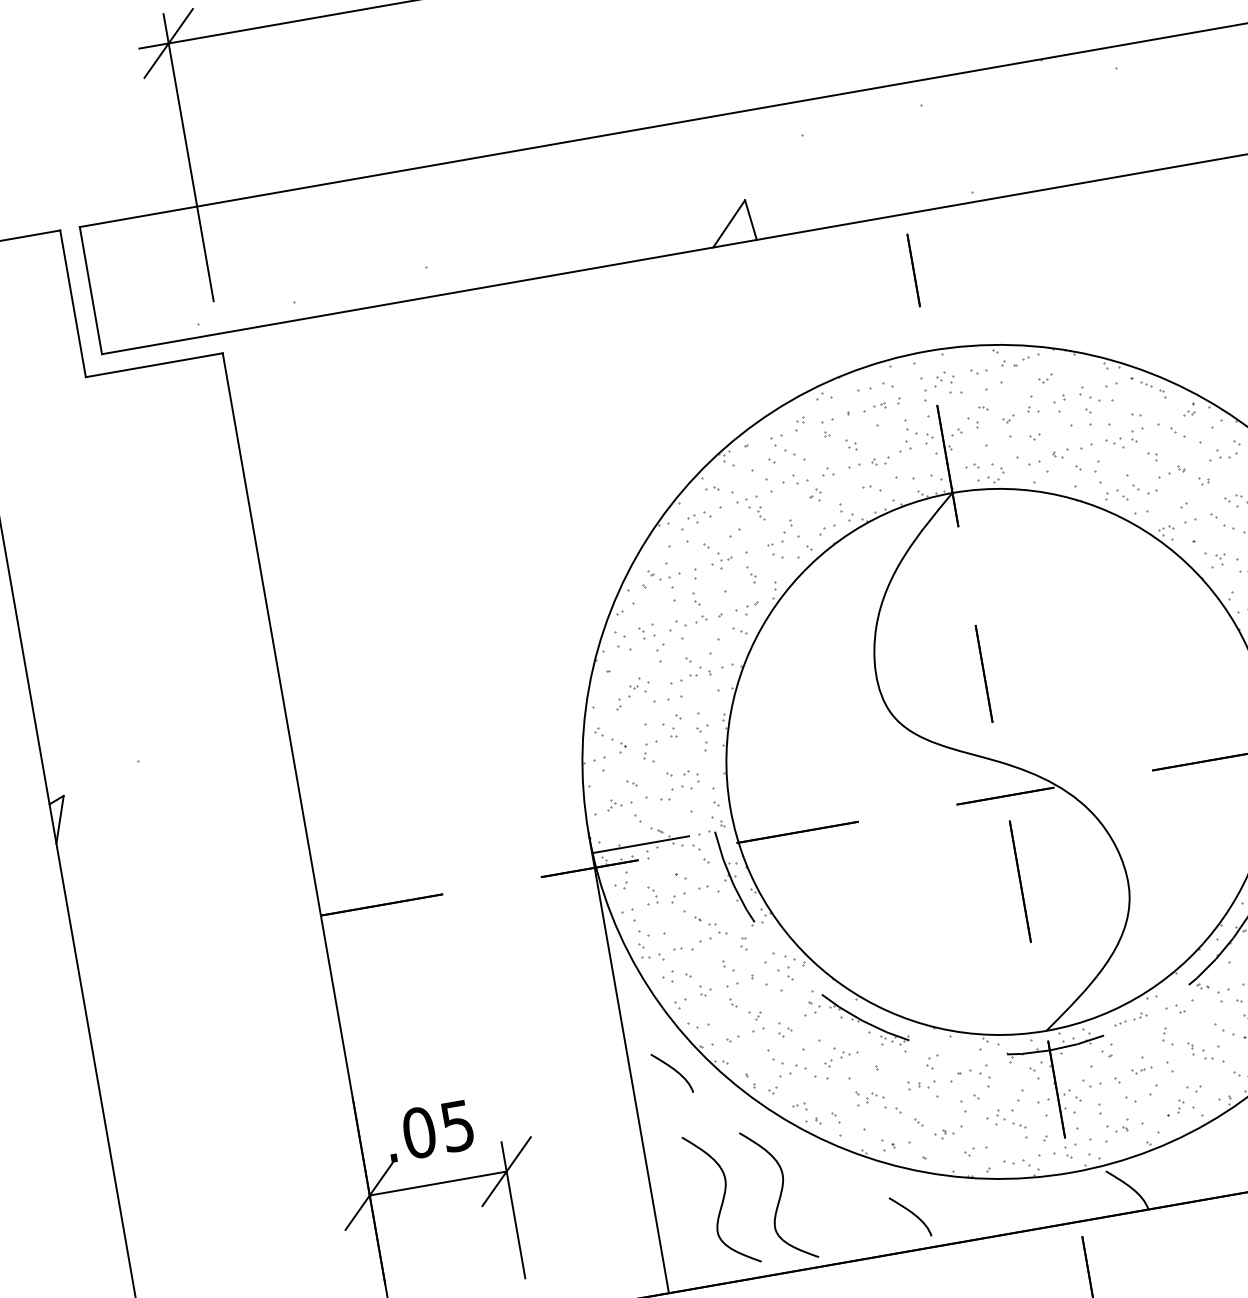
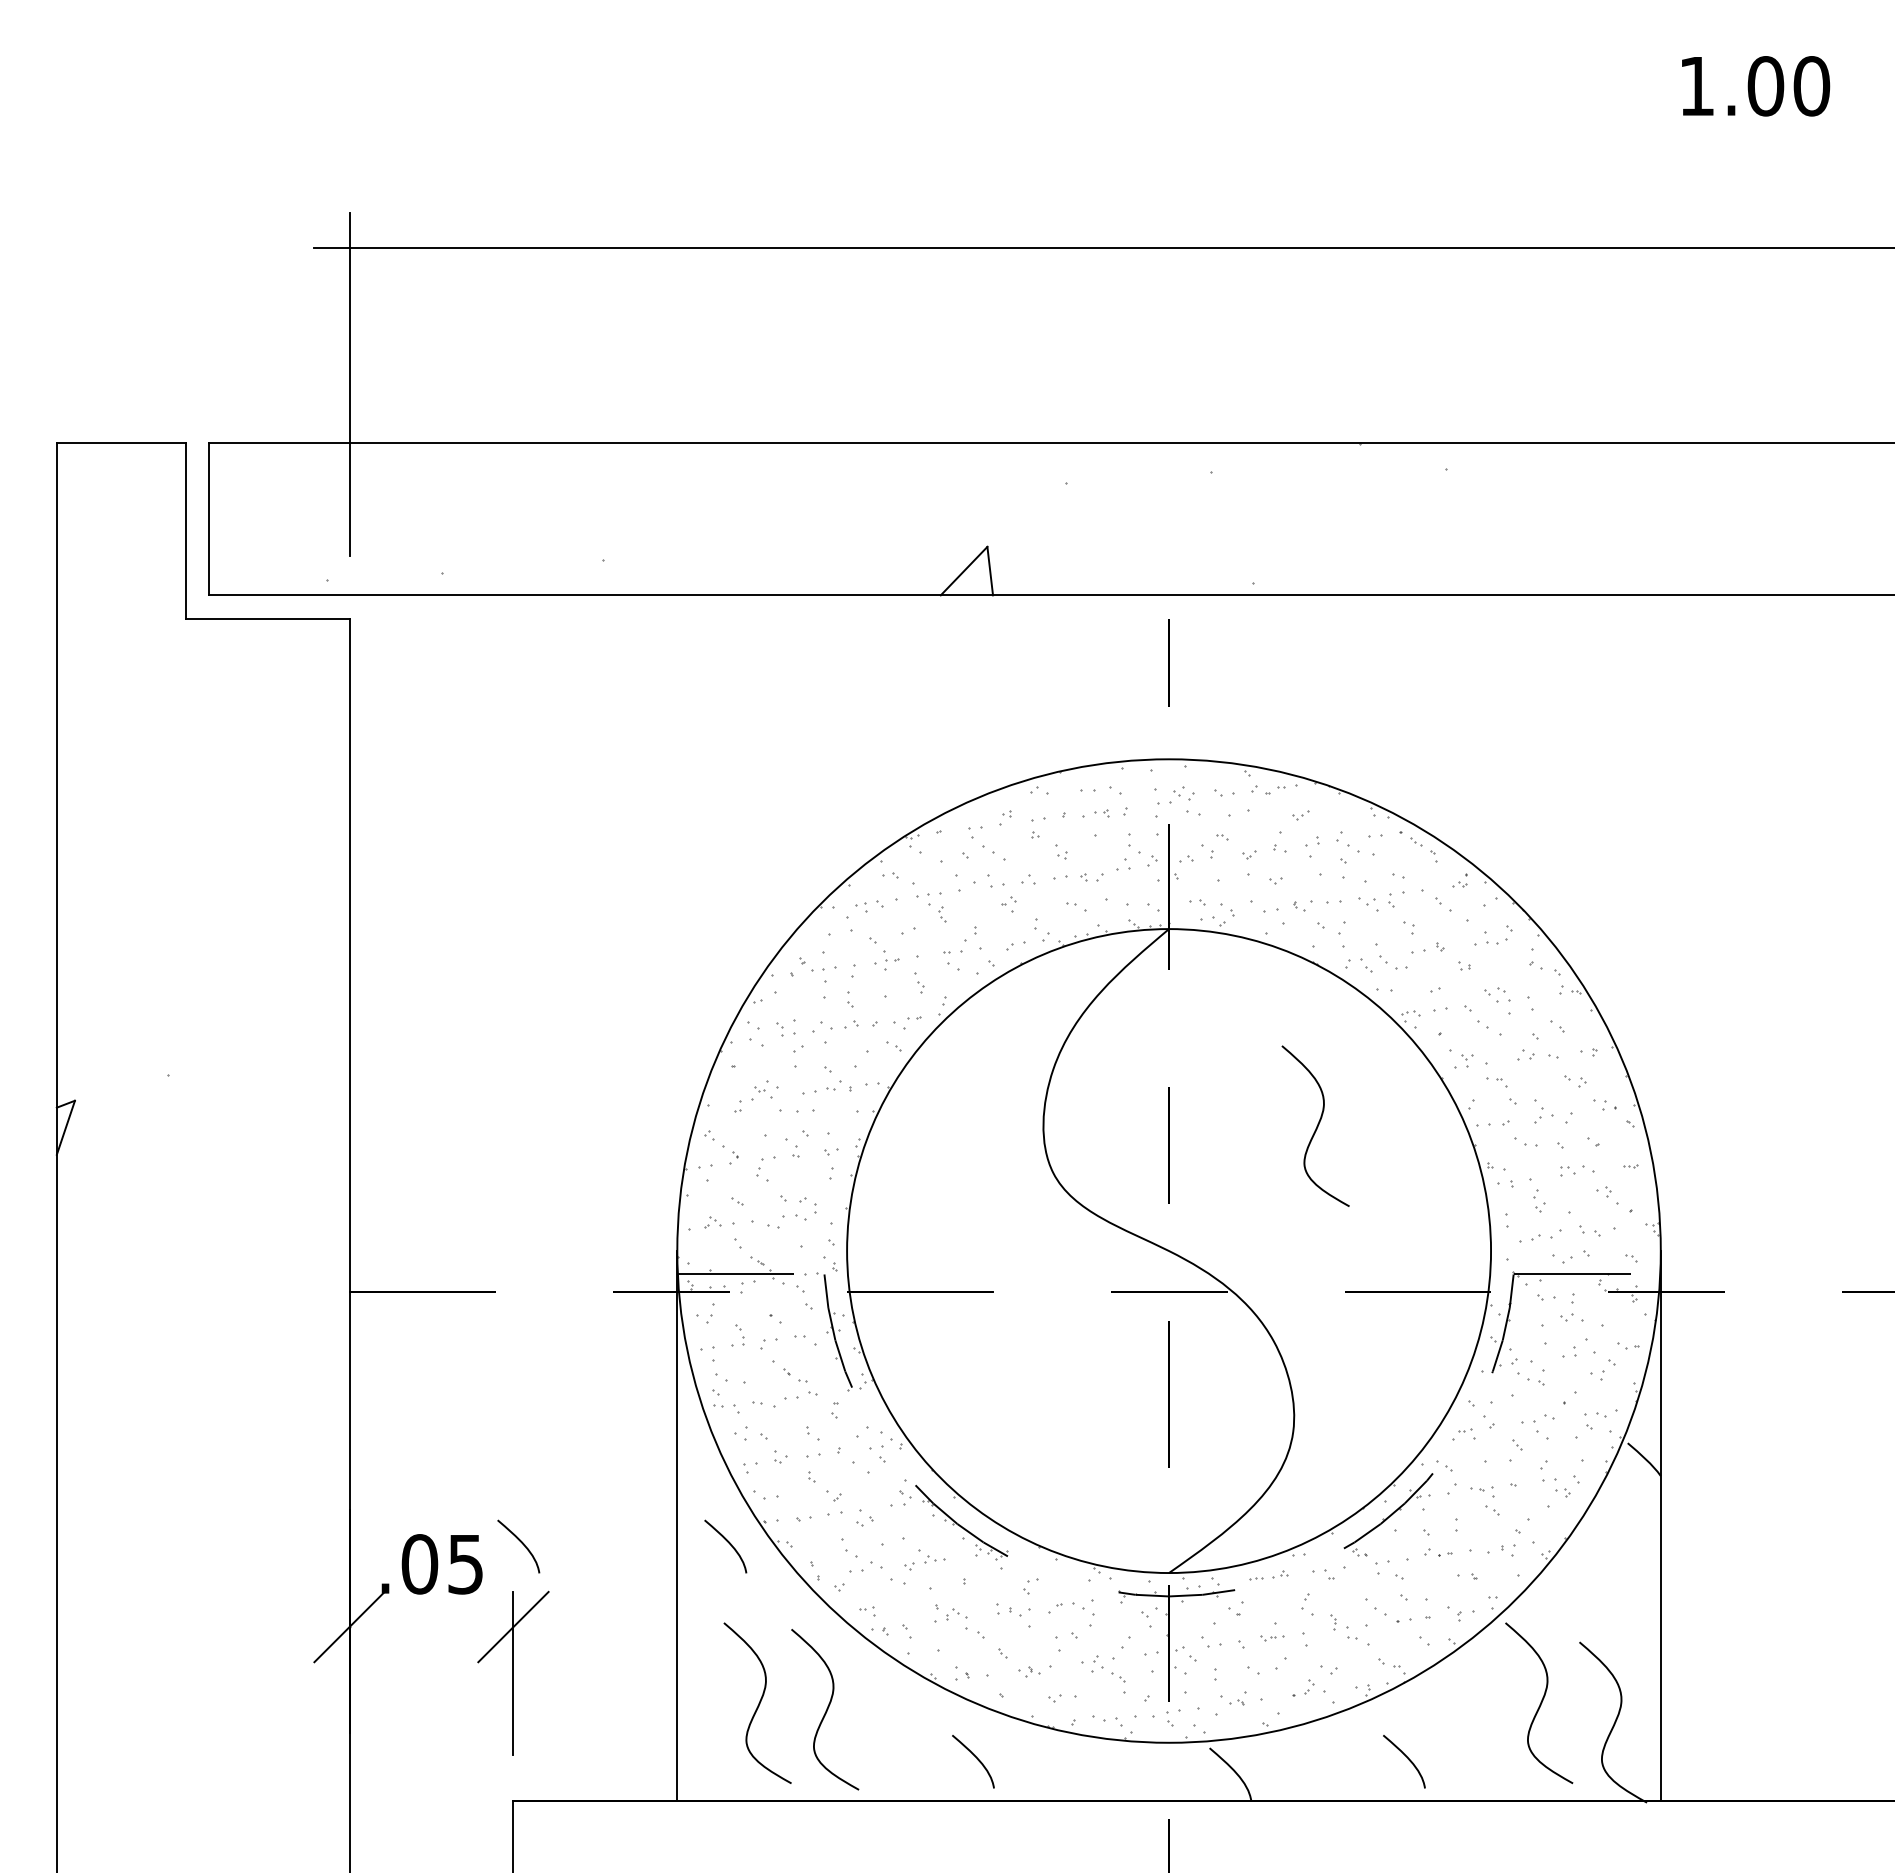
line: (168, 43) -> (349, 247), removed
curve: (1104, 636) -> (1316, 1126), added
curve: (501, 1100) -> (521, 1543), added
line: (438, 1183) -> (431, 1627), removed

